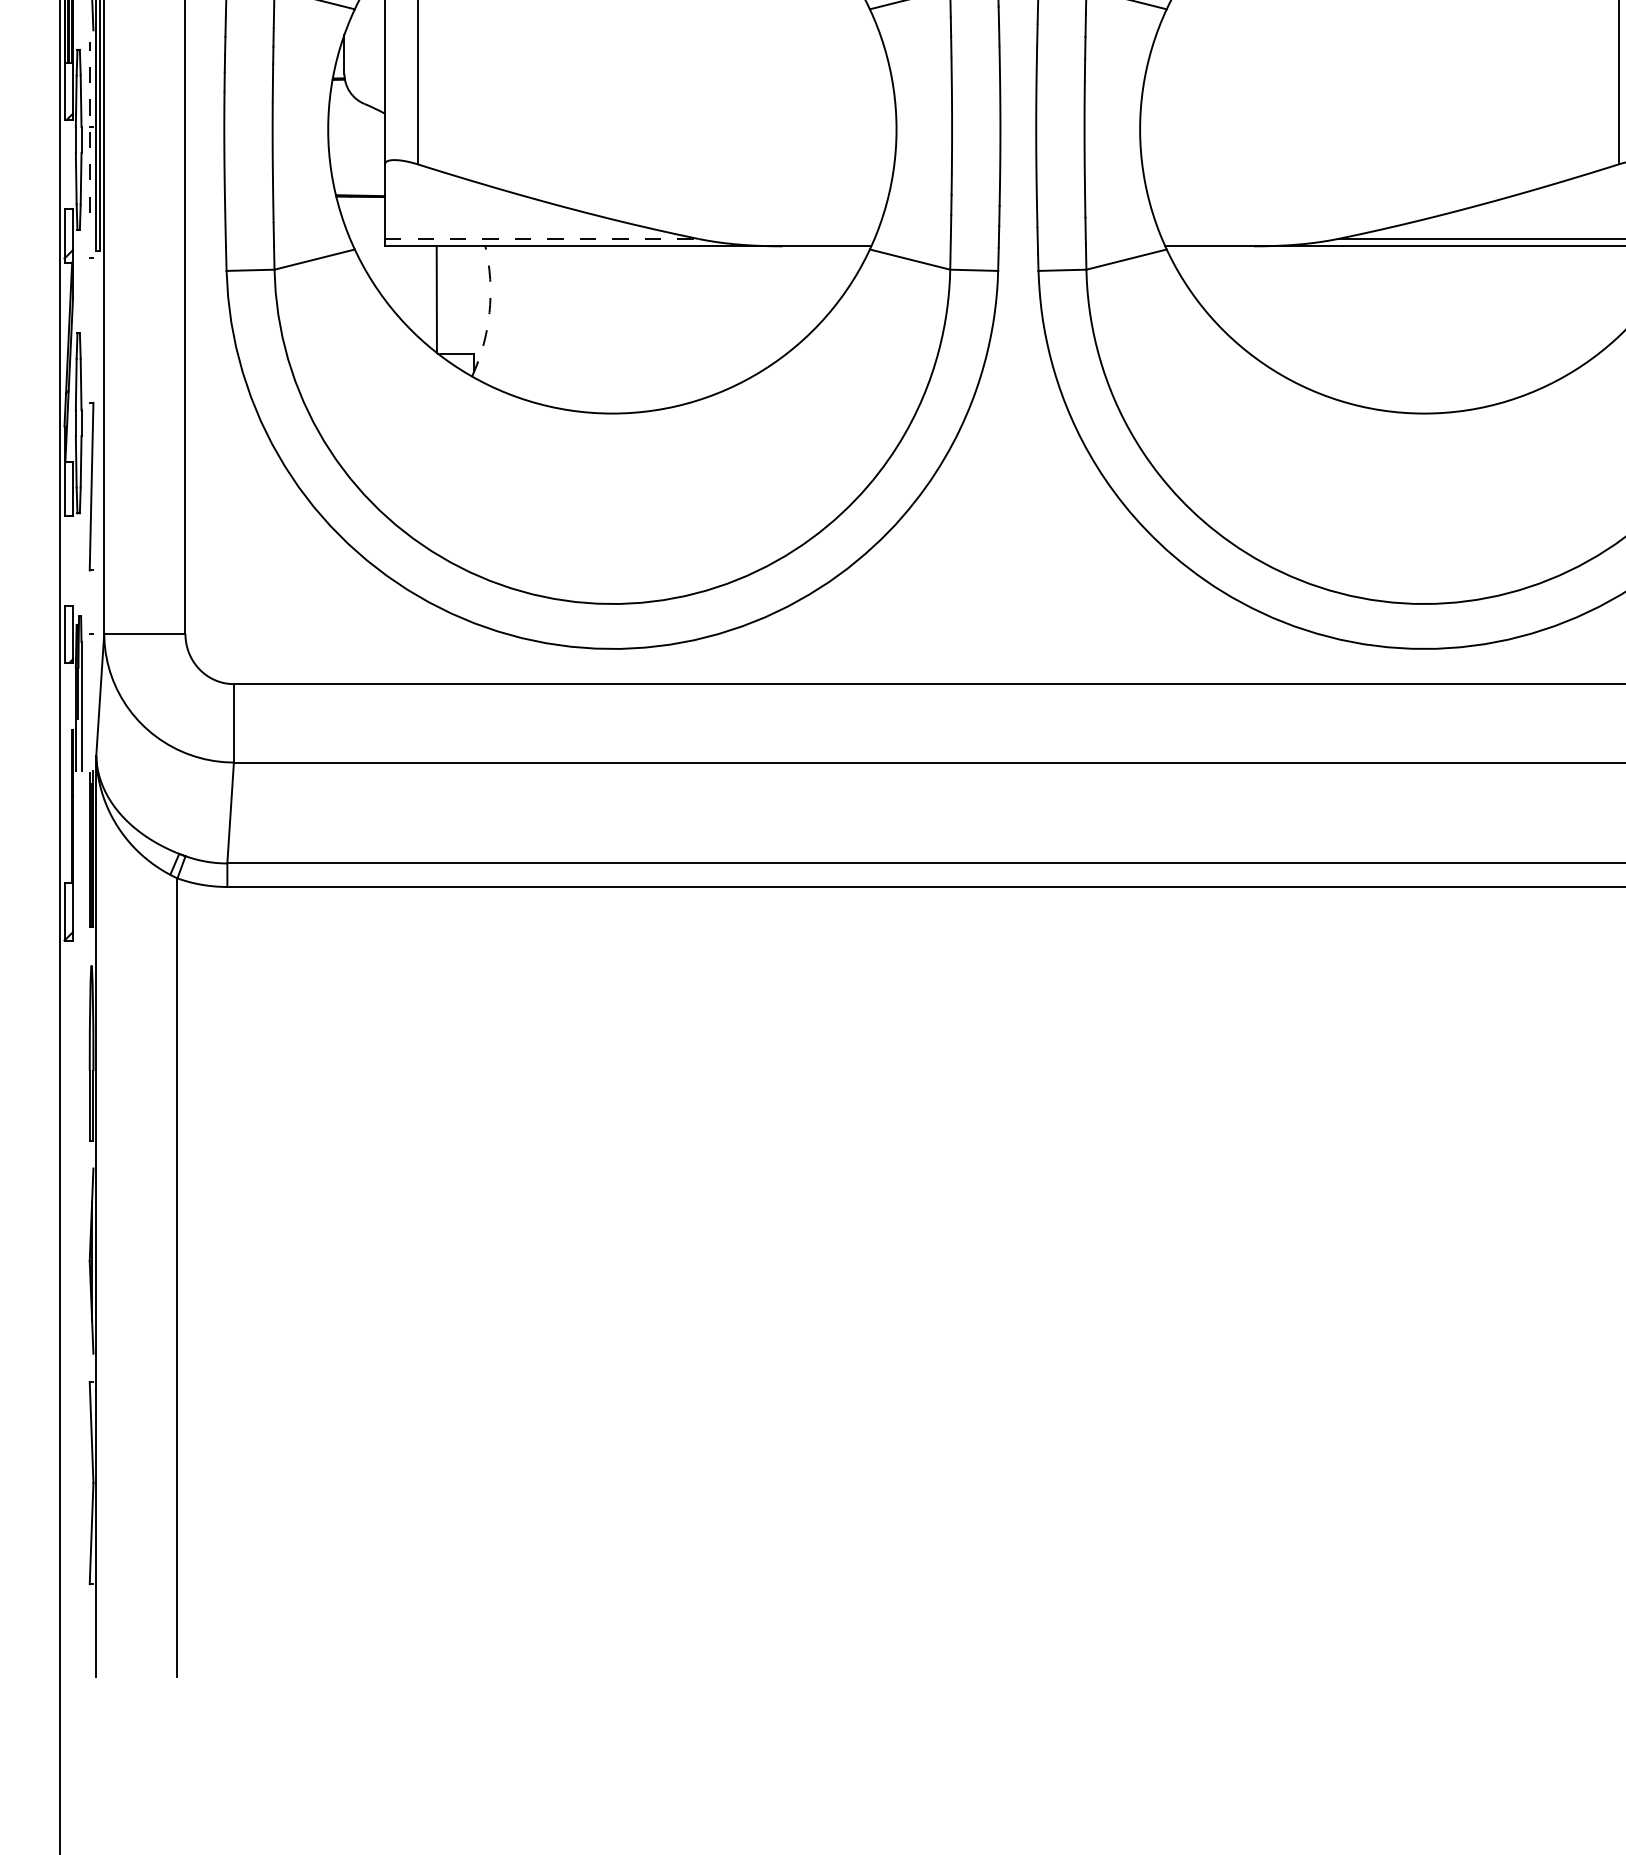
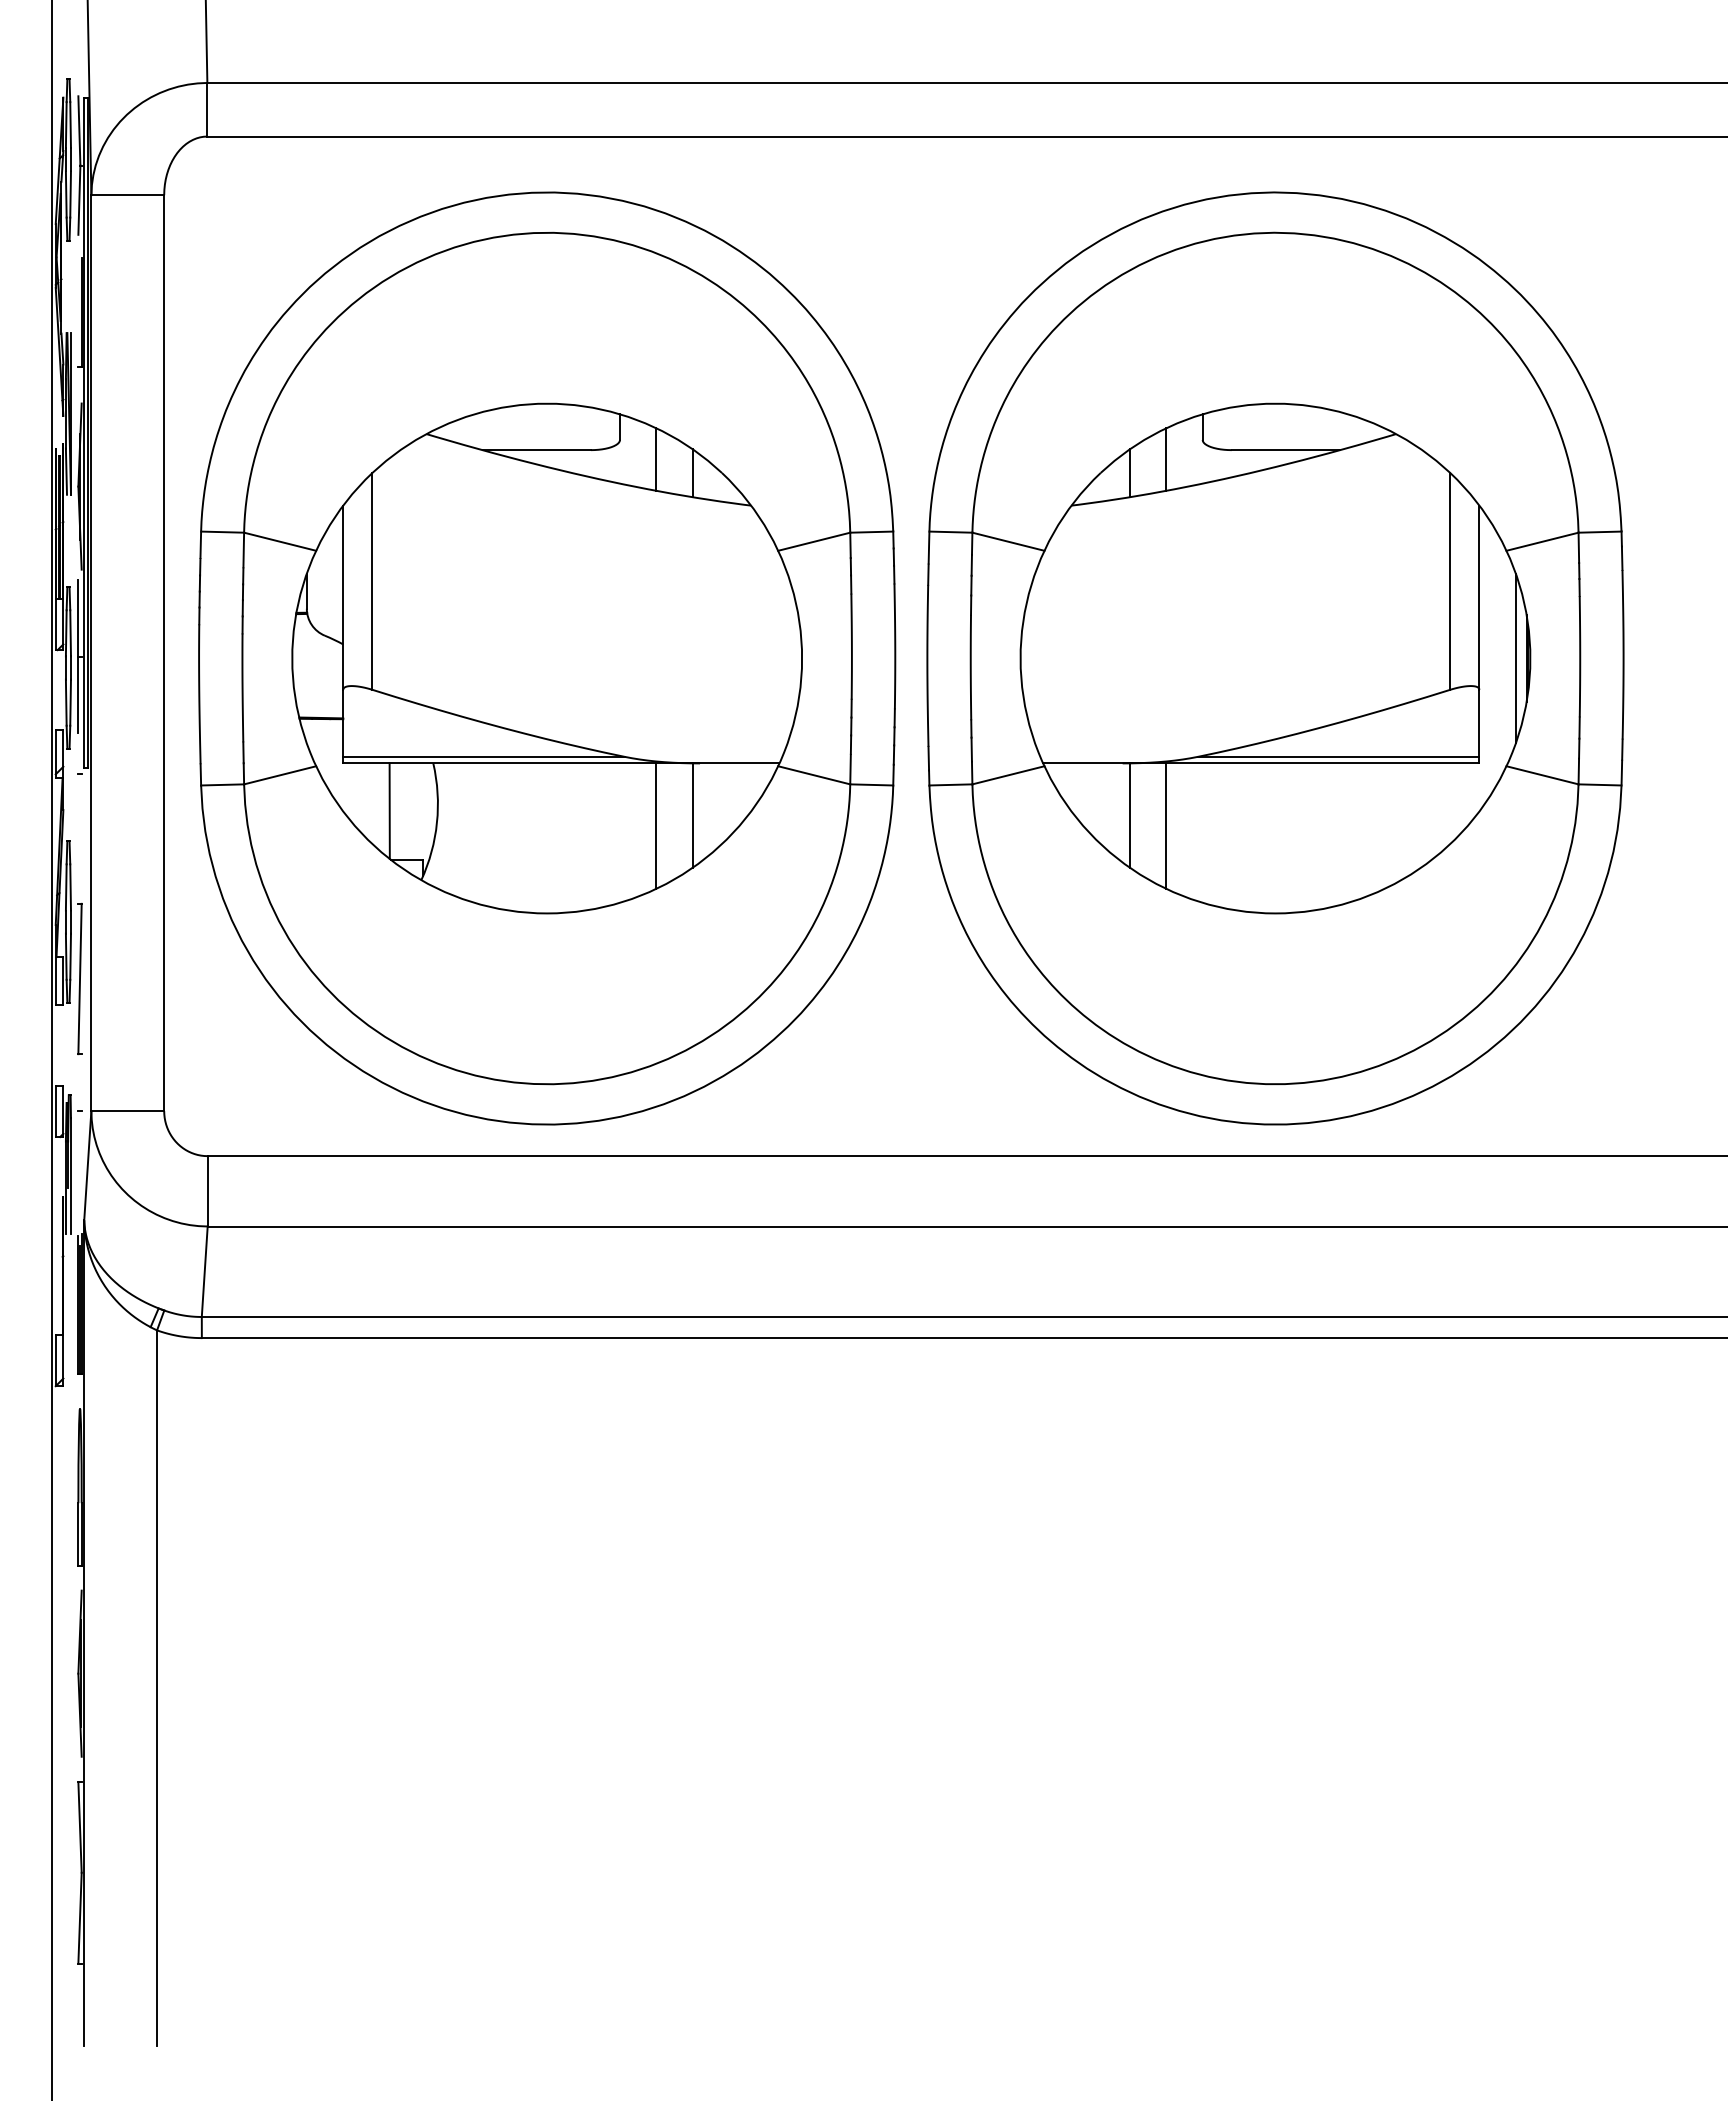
line: (89, 127) -> (78, 656), dashed -> solid
line: (541, 238) -> (483, 756), dashed -> solid
line: (774, 304) -> (692, 815), added
line: (1261, 304) -> (1129, 815), added
arc: (488, 312) -> (436, 822), dashed -> solid
line: (734, 315) -> (656, 825), added
line: (1302, 315) -> (1166, 825), added

